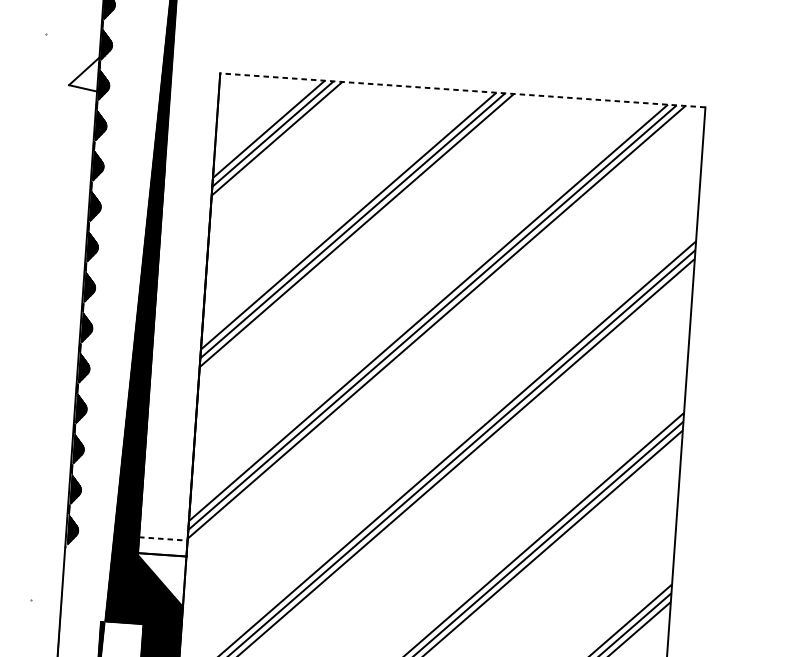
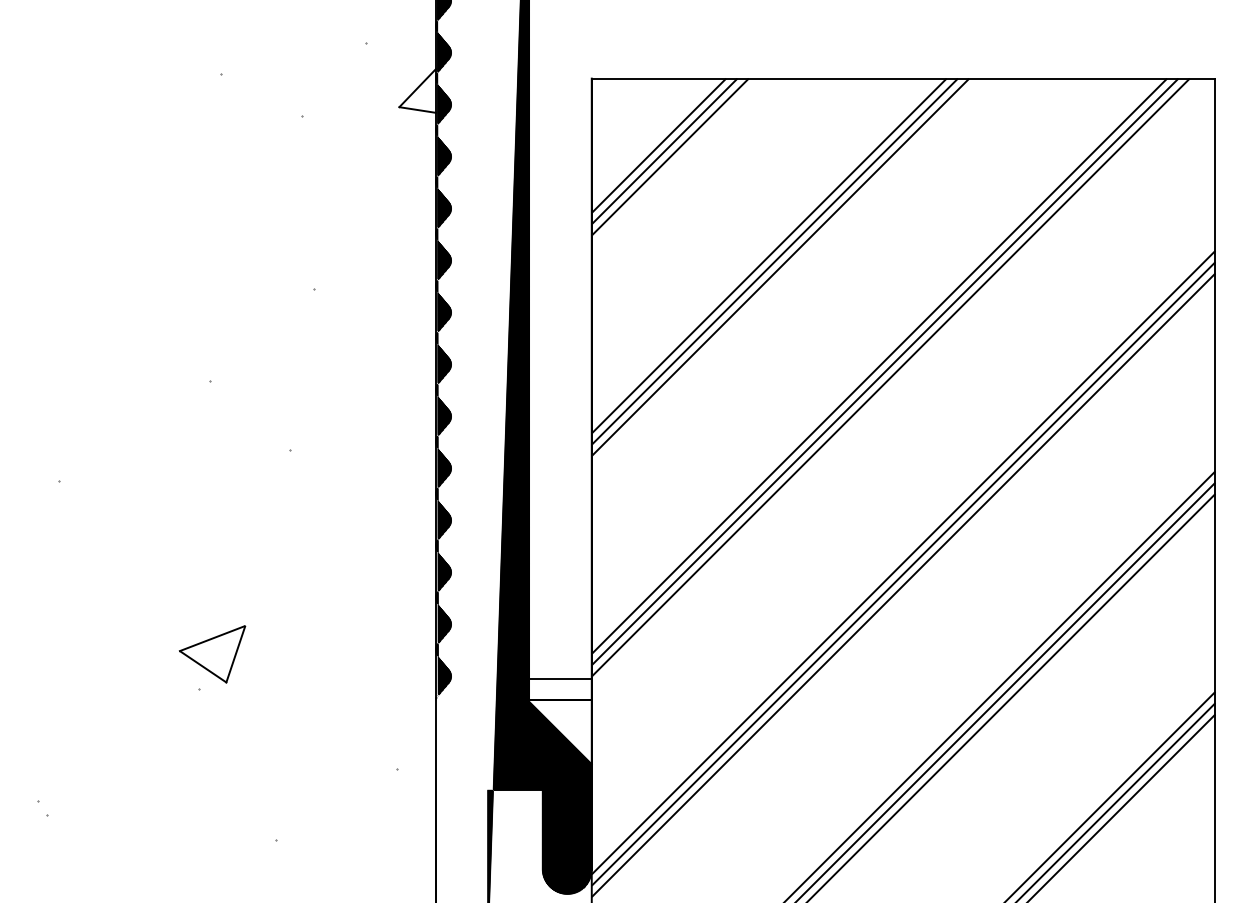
line: (462, 90) -> (903, 78), dashed -> solid
line: (164, 539) -> (561, 679), dashed -> solid

